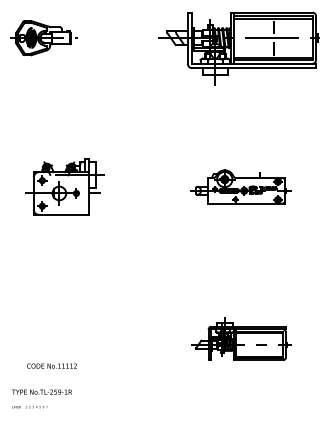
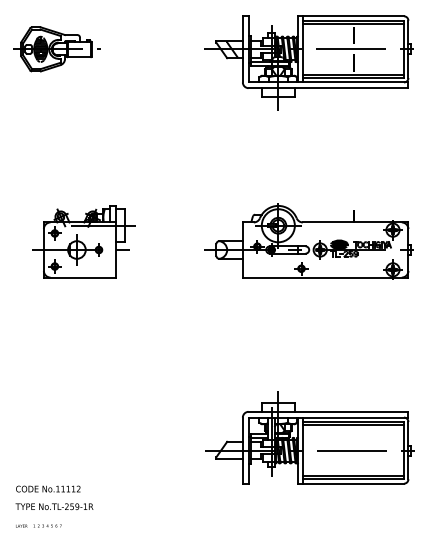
part: (238, 186) -> (308, 241), size x1.67
part: (239, 338) -> (309, 437), size x1.67
text: (52, 365) -> (48, 488), moved

